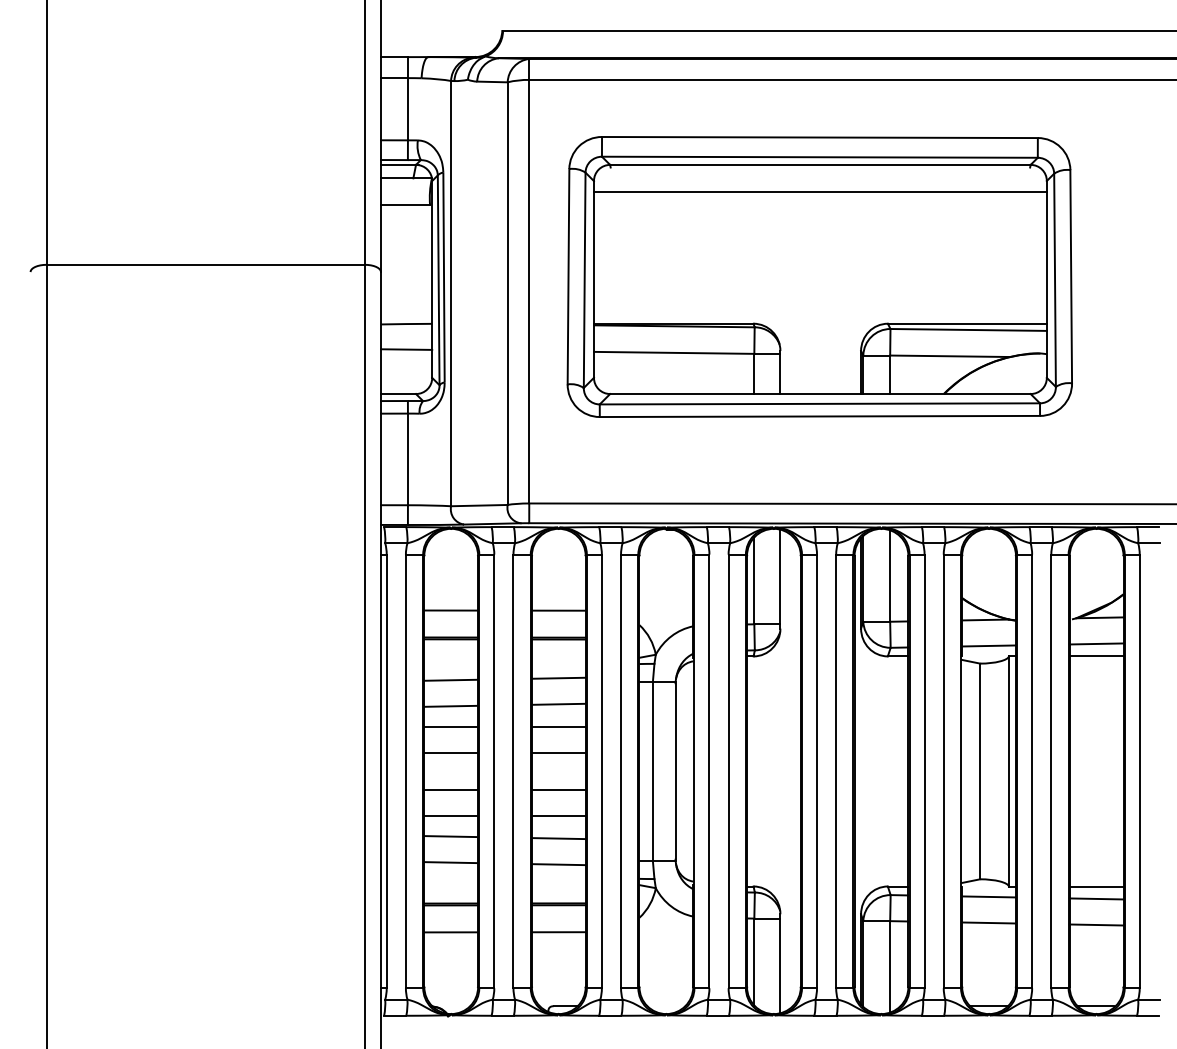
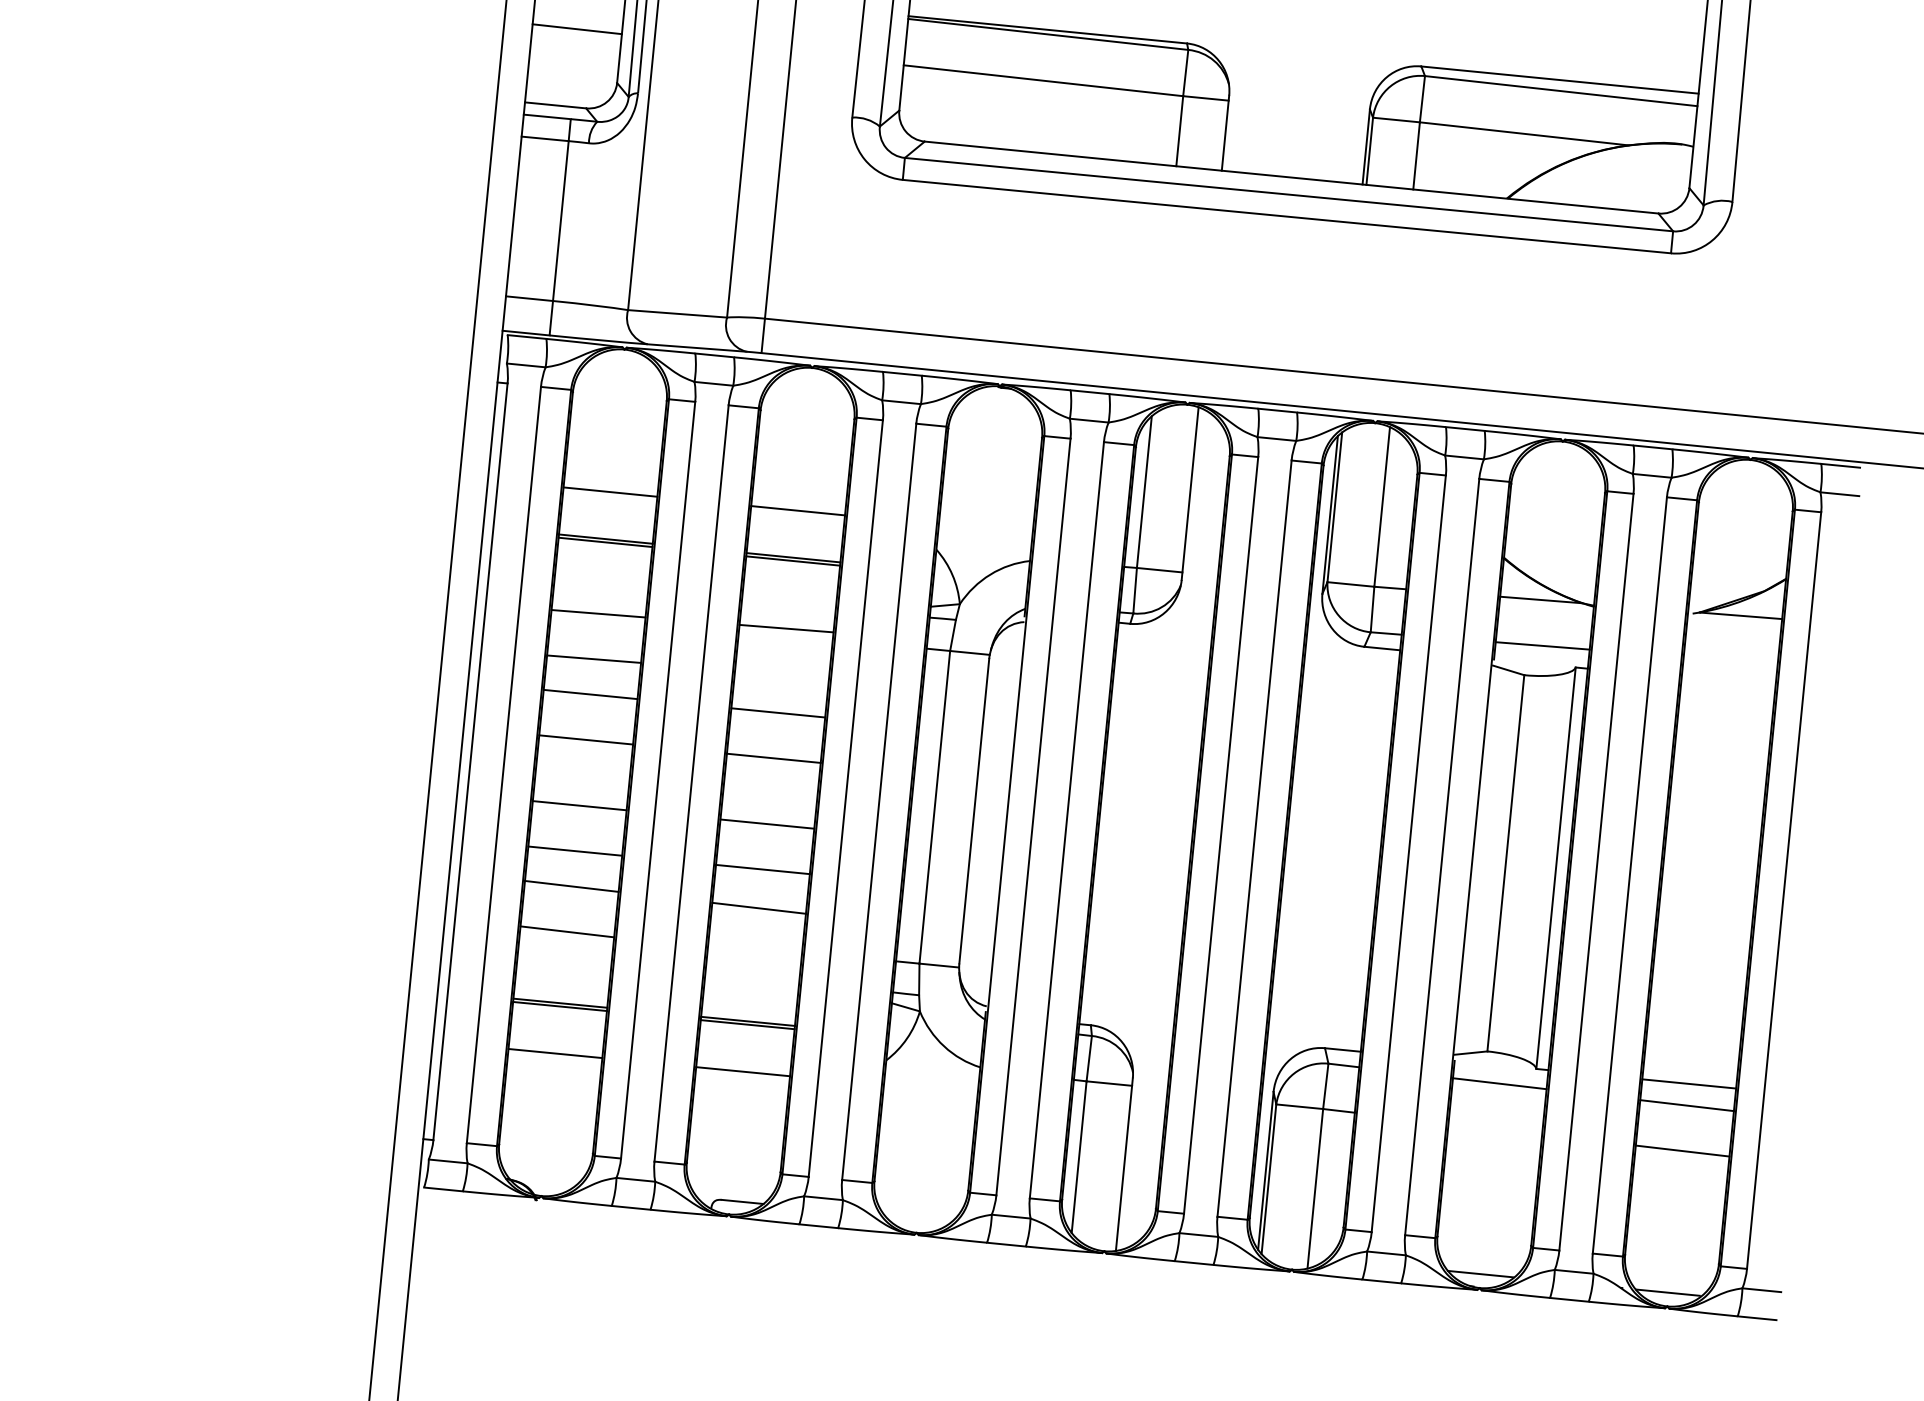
line: (1096, 643) -> (1730, 659), removed
line: (1096, 656) -> (1728, 682), removed
line: (558, 703) -> (781, 672), removed
line: (558, 864) -> (754, 953), removed
line: (988, 922) -> (1494, 1128), removed

